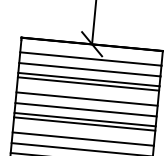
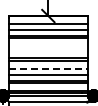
line: (87, 98) -> (48, 46), removed
line: (86, 109) -> (48, 52), removed
line: (83, 139) -> (48, 69), solid -> dashed

